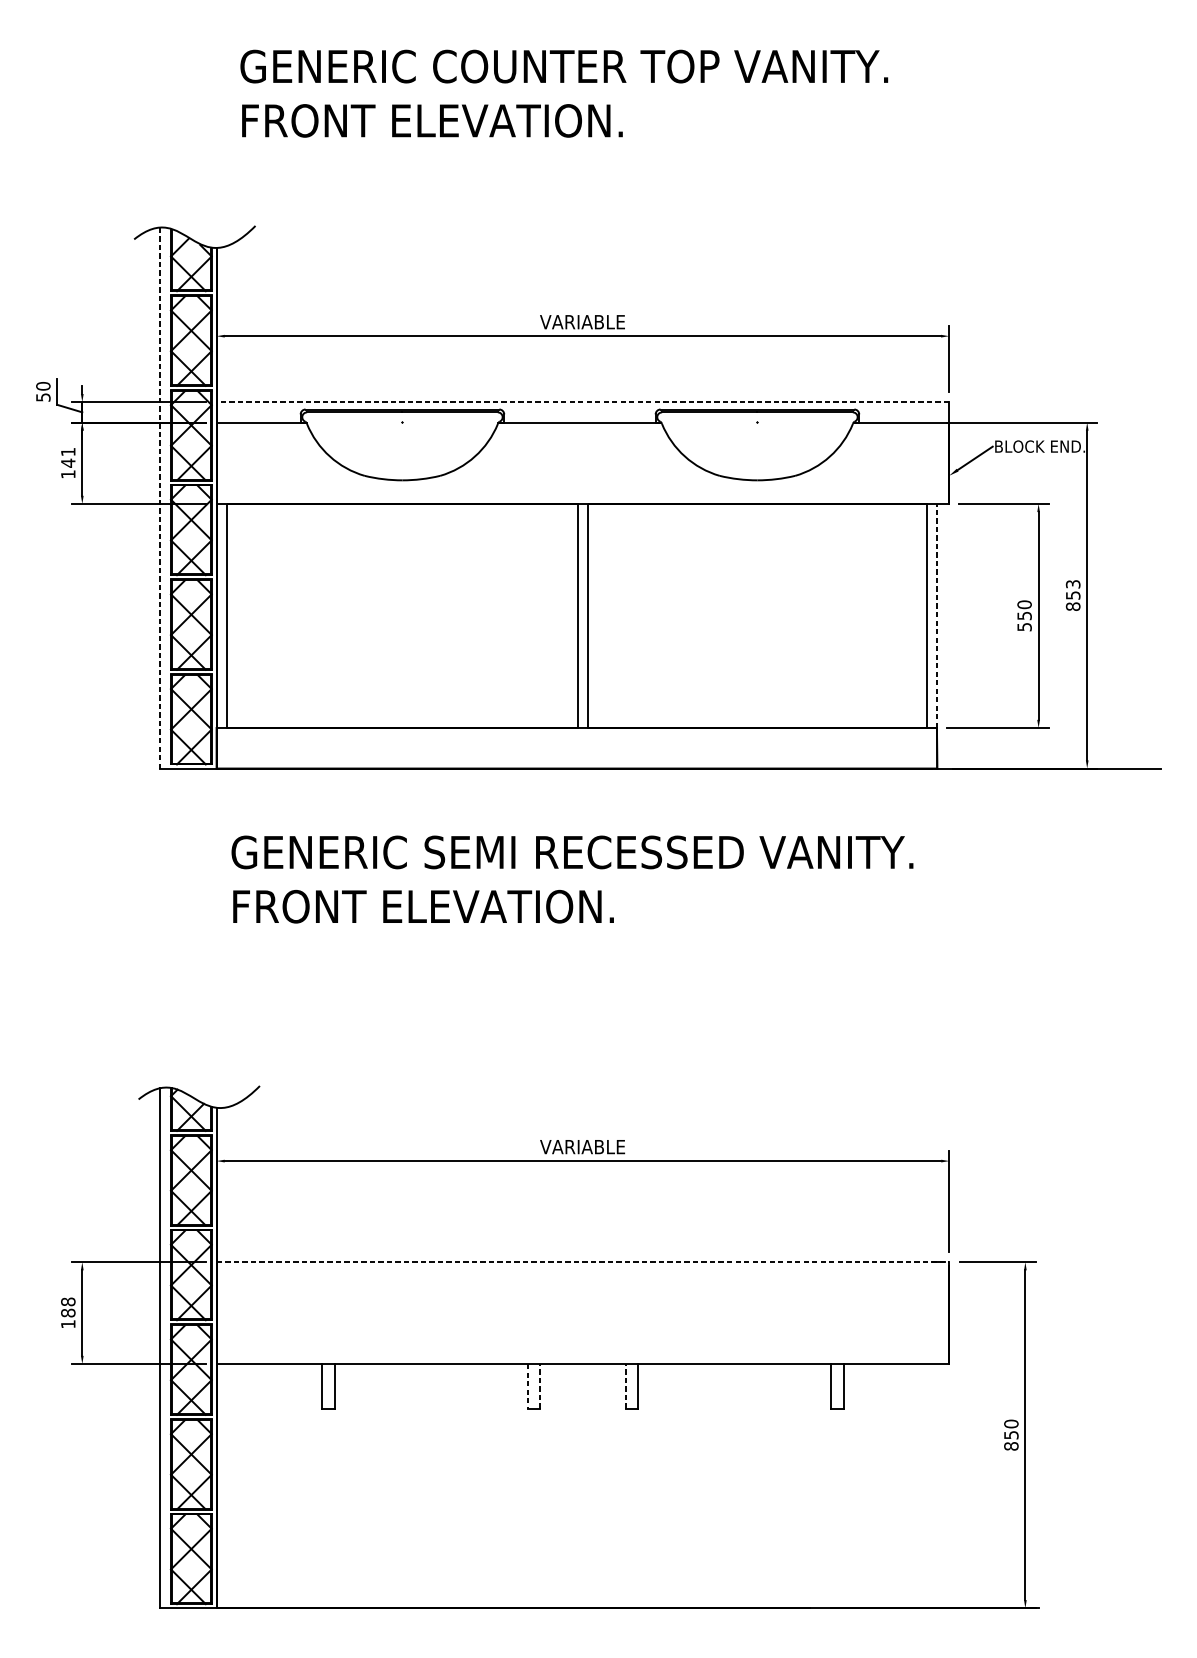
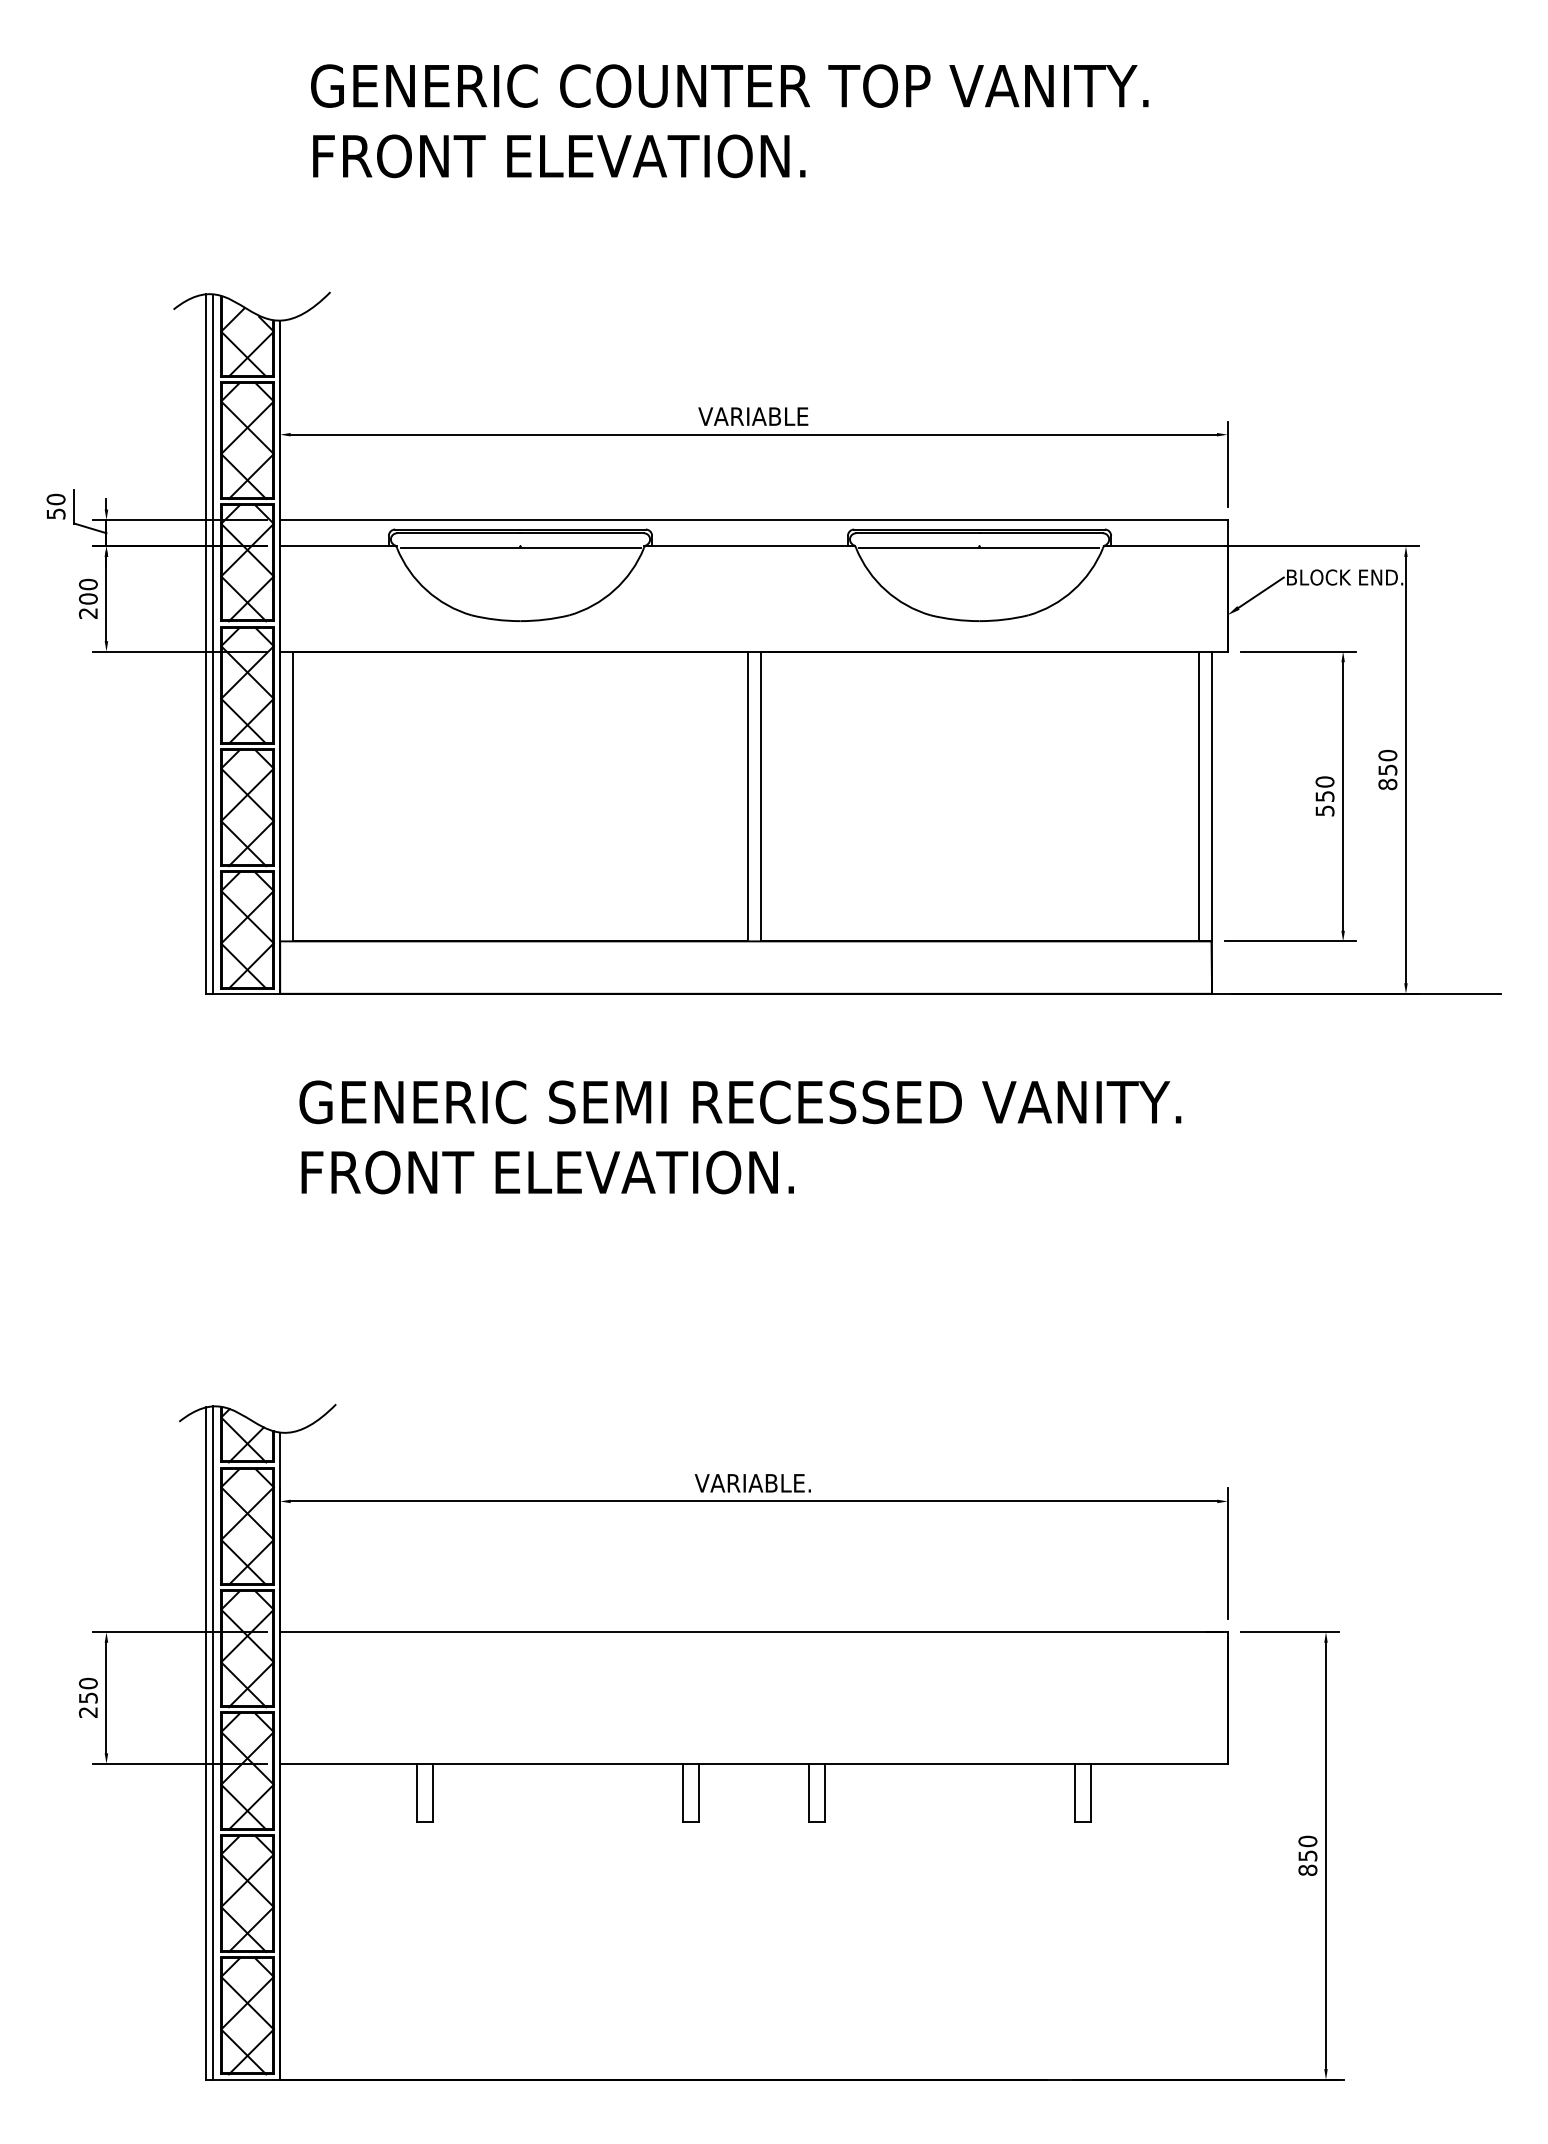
line: (582, 402) -> (753, 520), dashed -> solid
line: (402, 424) -> (520, 548), added
line: (756, 424) -> (978, 548), added
text: (67, 462) -> (87, 598), 141 -> 200
line: (159, 498) -> (206, 644), dashed -> solid
line: (164, 498) -> (212, 644), added
text: (1072, 584) -> (1387, 755), 853 -> 850
line: (936, 615) -> (1211, 796), dashed -> solid
text: (581, 1147) -> (752, 1483), VARIABLE -> VARIABLE.
line: (582, 1262) -> (753, 1632), dashed -> solid
text: (67, 1312) -> (87, 1697), 188 -> 250
line: (164, 1347) -> (212, 1742), added
line: (527, 1386) -> (682, 1792), dashed -> solid
line: (540, 1386) -> (698, 1792), dashed -> solid
line: (625, 1386) -> (809, 1792), dashed -> solid

